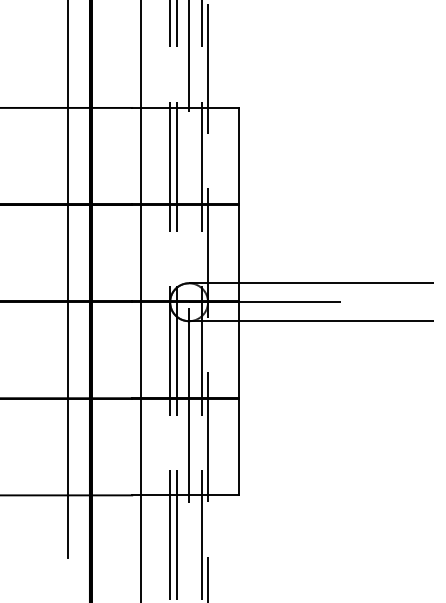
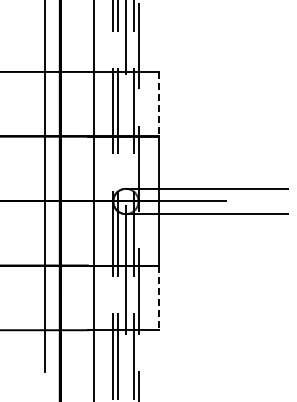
line: (239, 156) -> (159, 104), solid -> dashed
line: (239, 447) -> (159, 298), solid -> dashed

